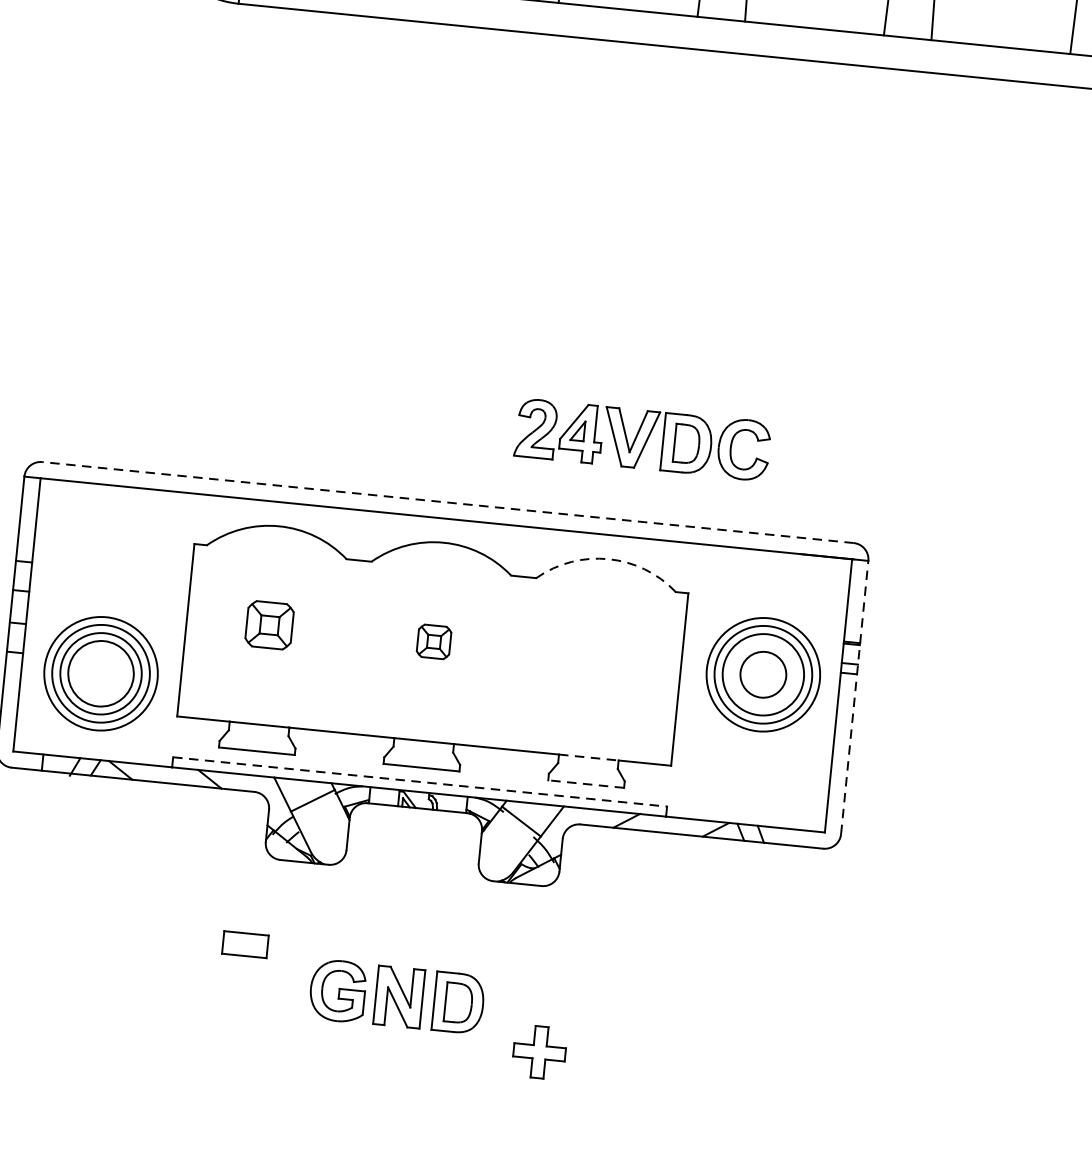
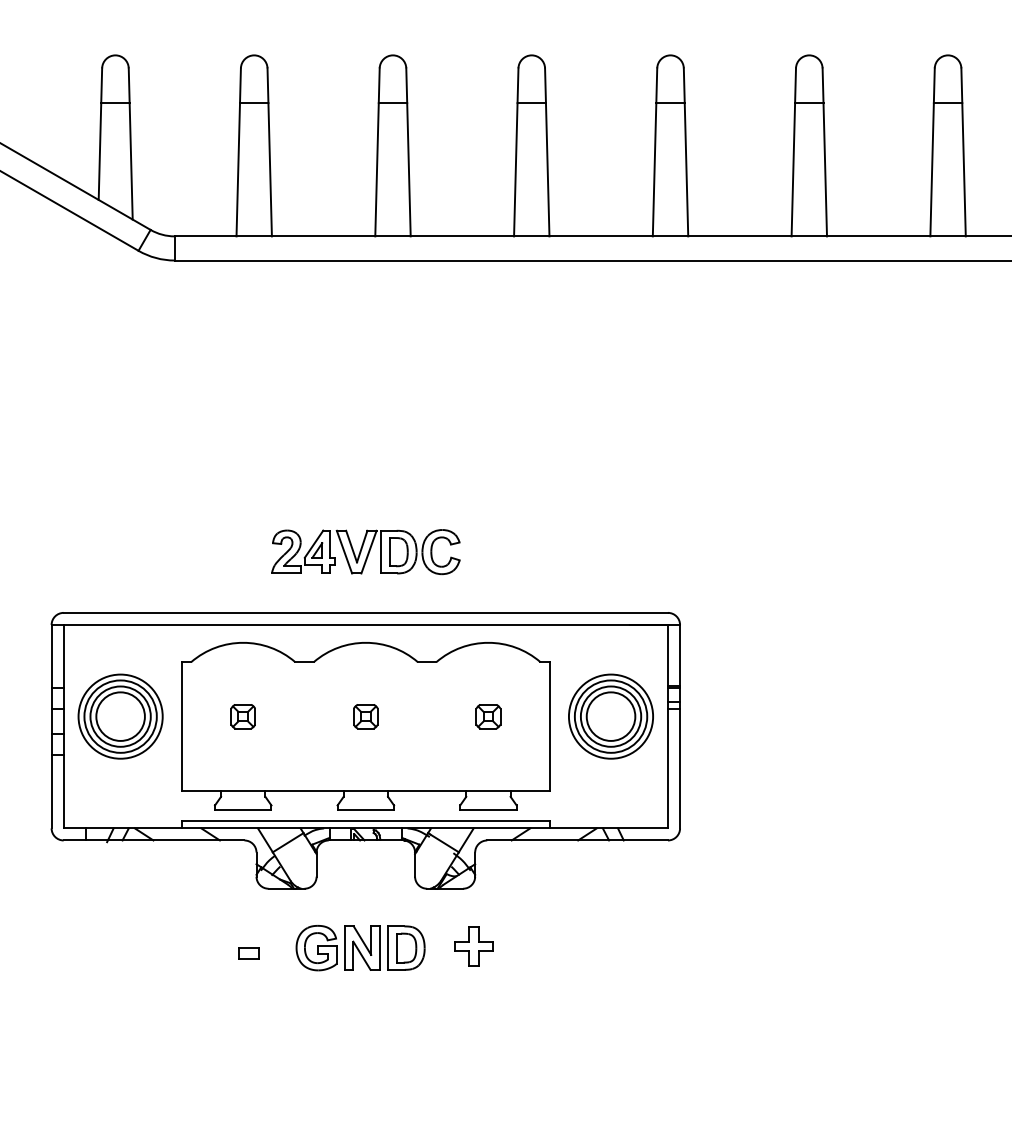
part: (642, 440) -> (365, 552), moved
line: (447, 501) -> (365, 612), dashed -> solid
arc: (608, 558) -> (488, 642), dashed -> solid
part: (268, 625) -> (242, 716), size x0.71
part: (598, 658) -> (488, 716), added
part: (100, 673) -> (120, 716), moved
circle: (762, 674) -> (610, 716), size x1.43
line: (855, 697) -> (680, 726), dashed -> solid
line: (588, 757) -> (488, 790), dashed -> solid
line: (419, 781) -> (365, 820), dashed -> solid
line: (584, 784) -> (487, 810), dashed -> solid
part: (244, 944) -> (248, 953), size x0.62
part: (396, 997) -> (360, 948), moved
part: (539, 1052) -> (473, 946), moved

